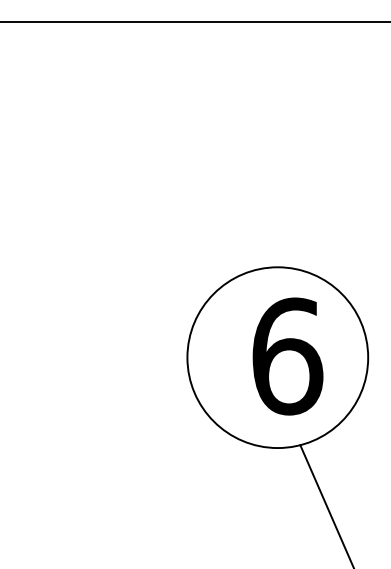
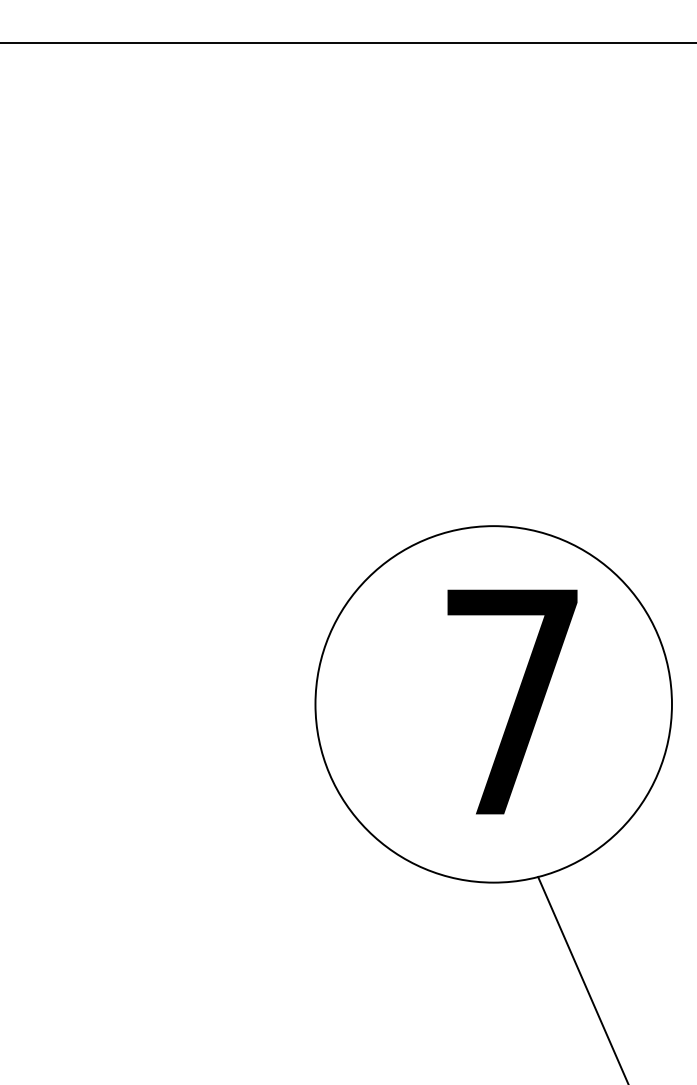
text: (287, 356) -> (512, 702), 6 -> 7

